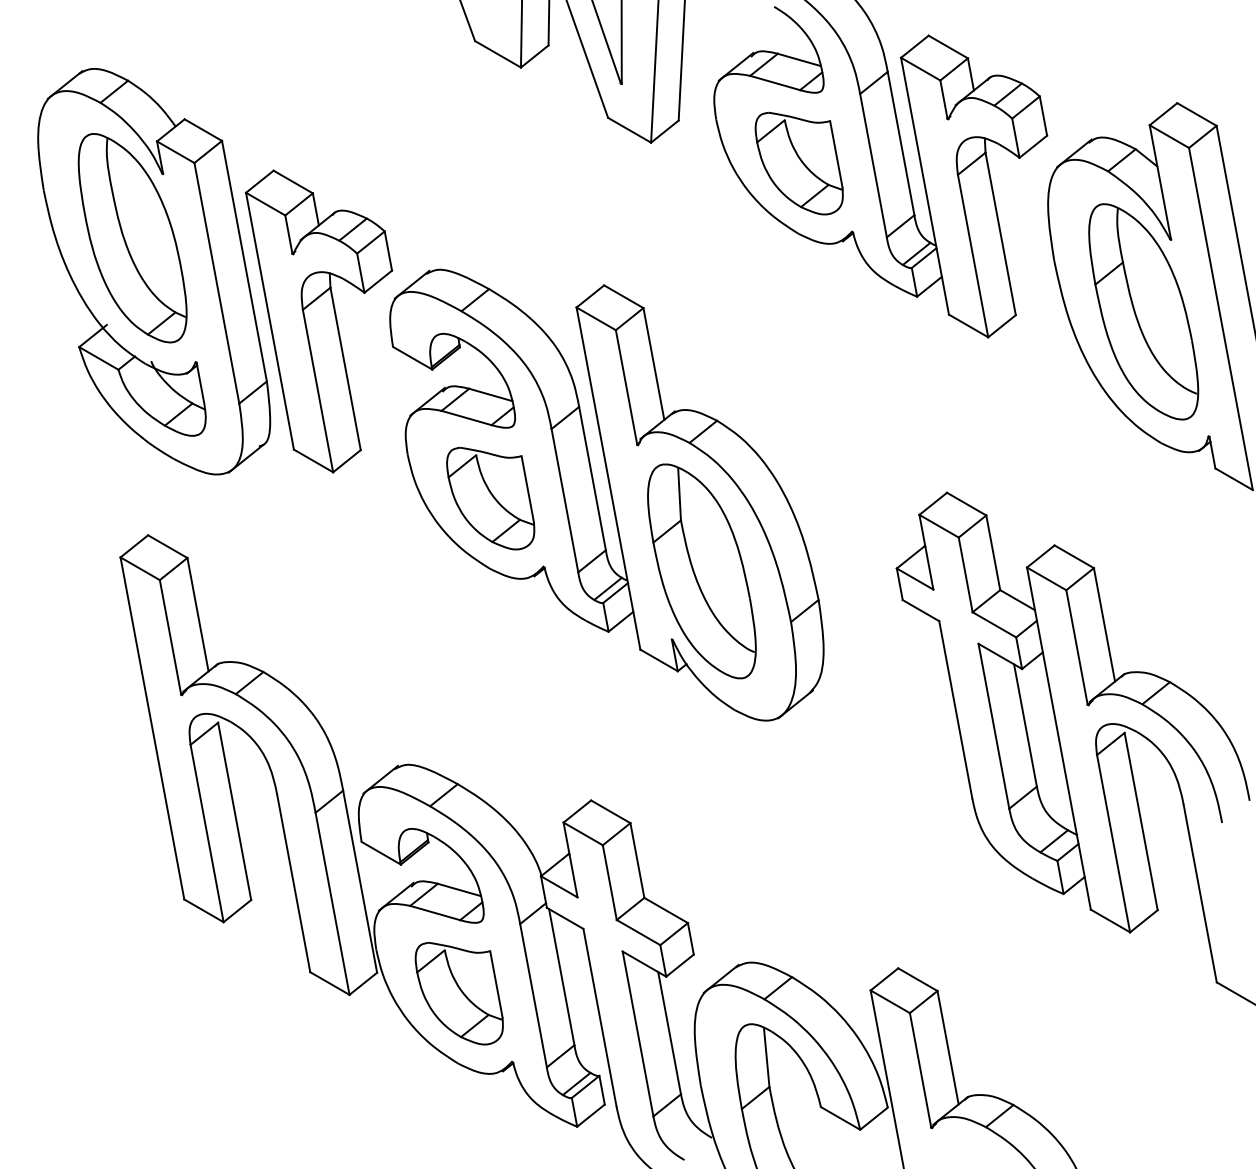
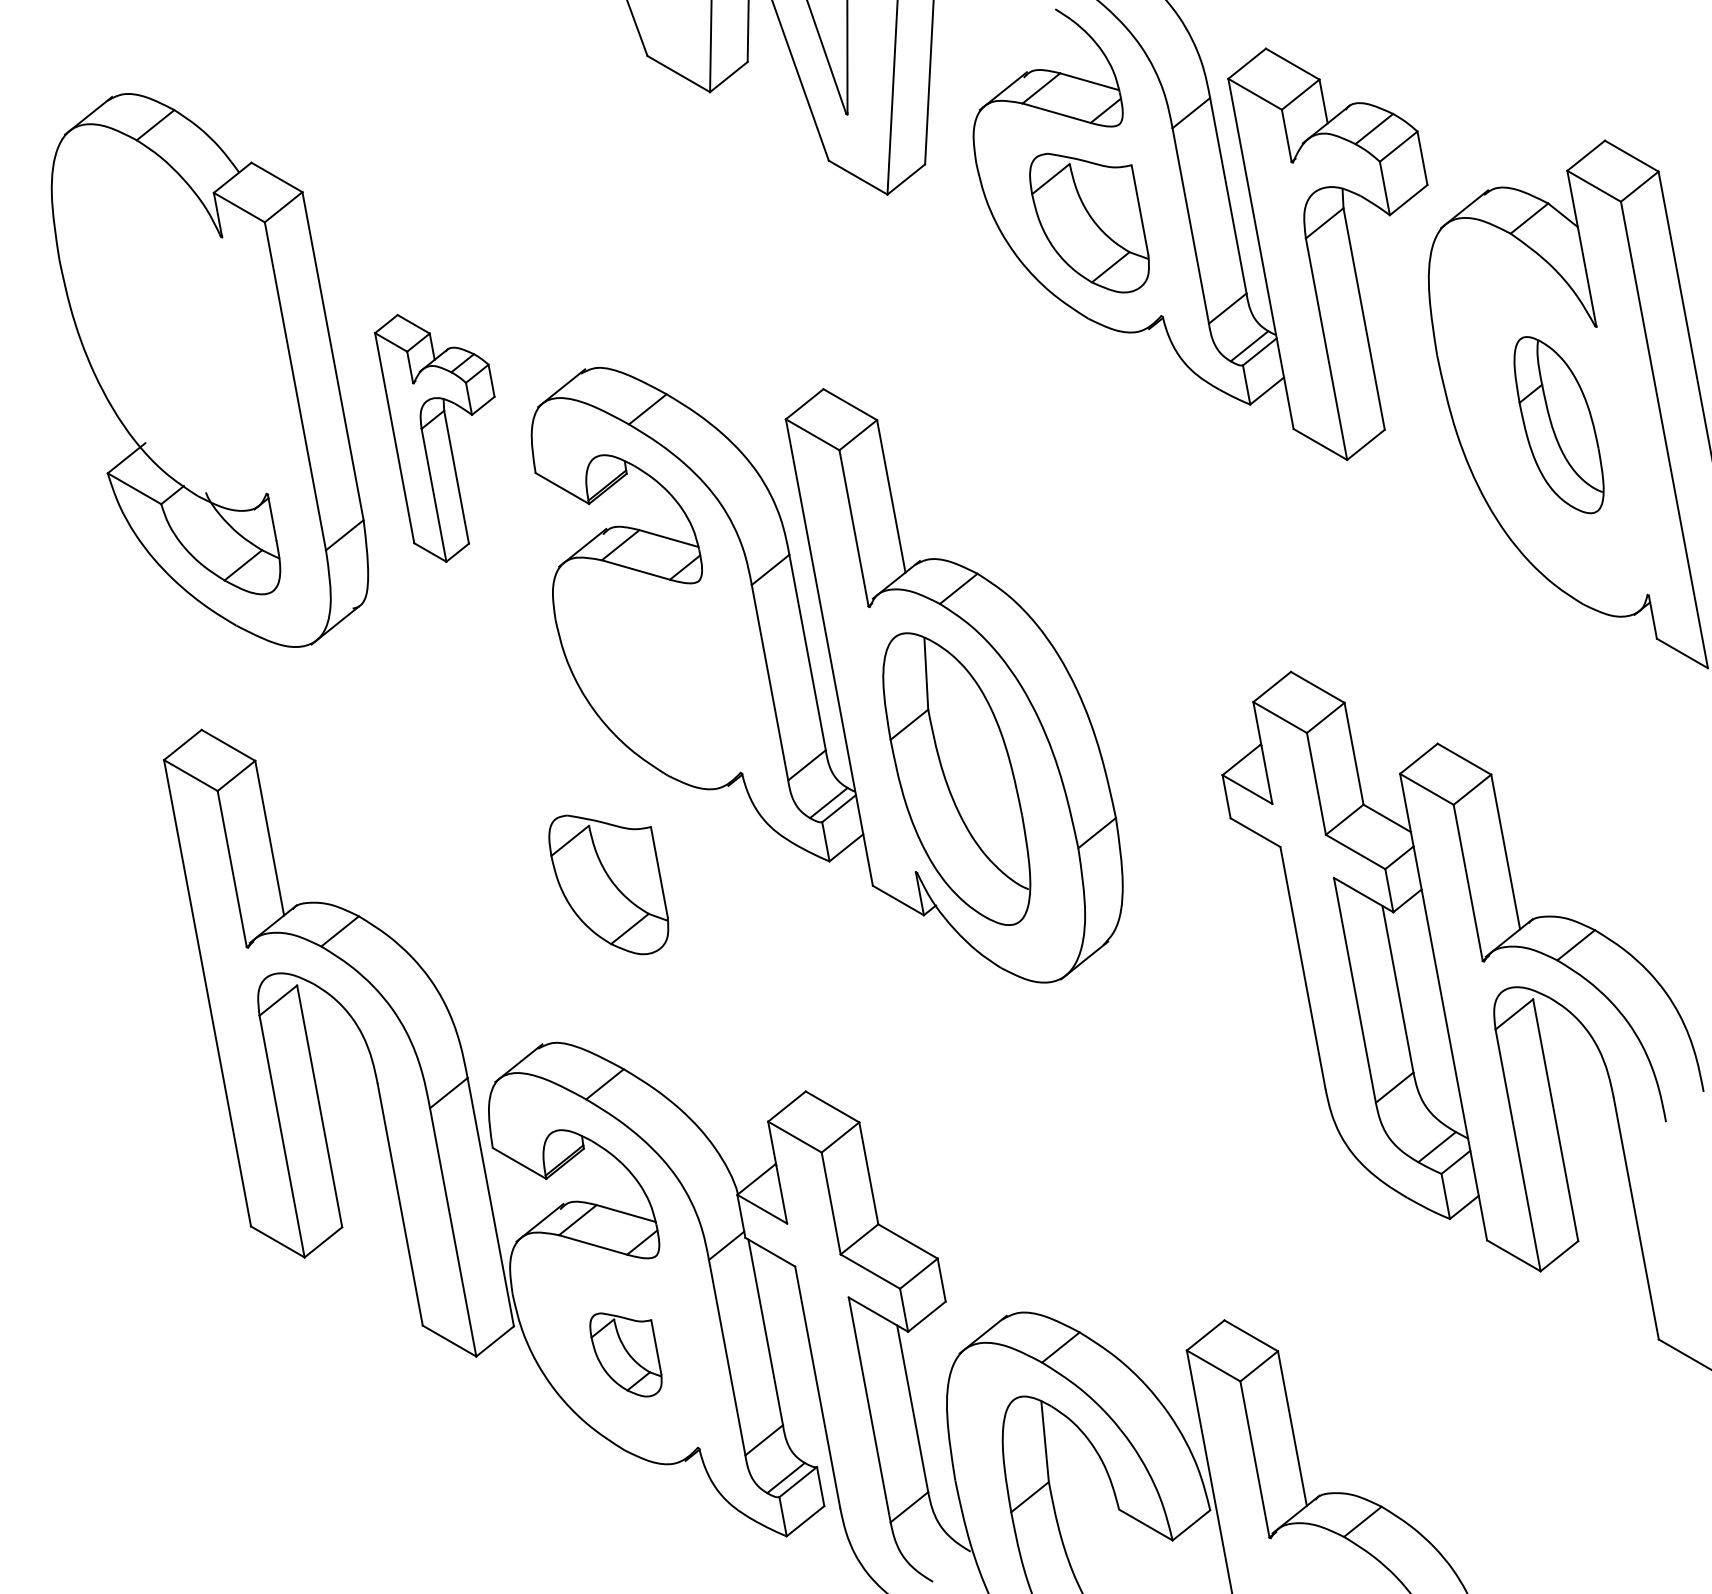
part: (132, 237) -> (180, 324), removed
part: (1143, 311) -> (1558, 424), size x0.6
part: (318, 321) -> (434, 438), size x0.6
part: (490, 498) -> (608, 884), moved
part: (458, 993) -> (625, 1354), size x0.6

